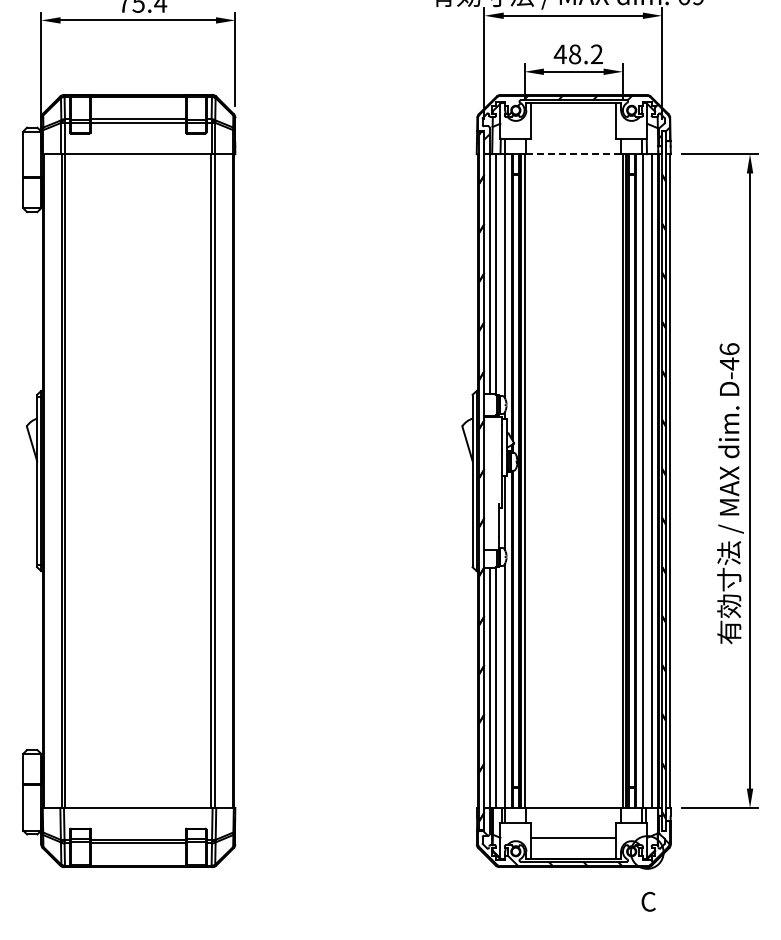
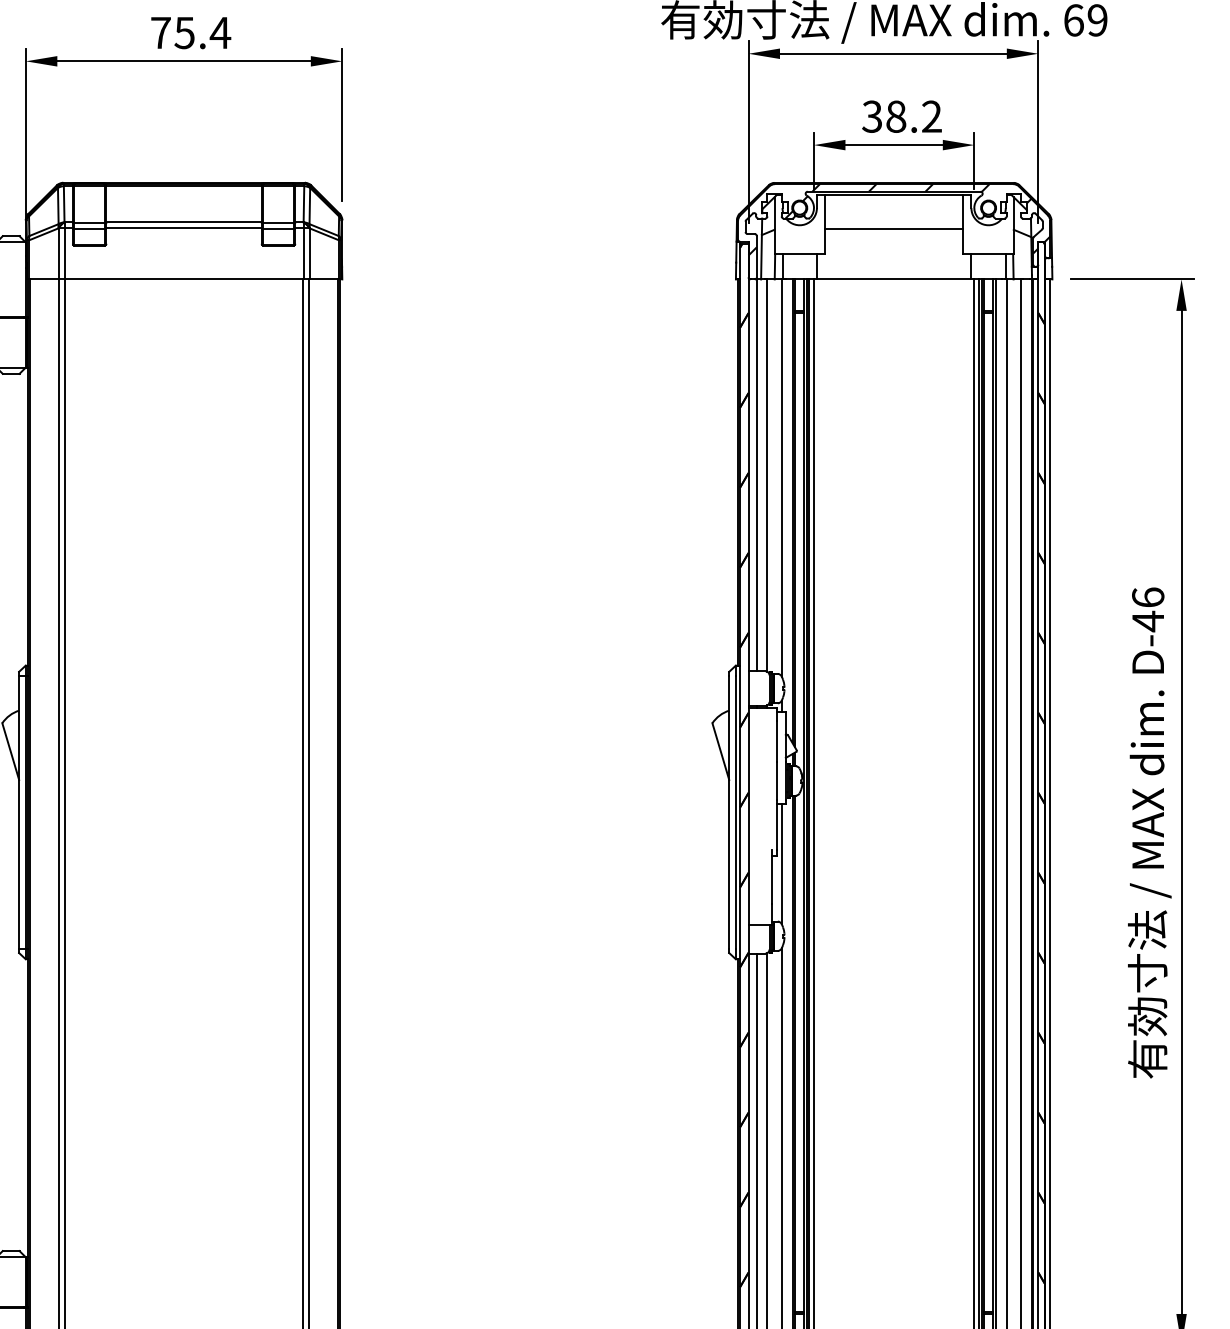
text: (559, 54) -> (870, 116), 48.2 -> 38.2
line: (573, 123) -> (893, 229), added
line: (573, 154) -> (893, 279), dashed -> solid

